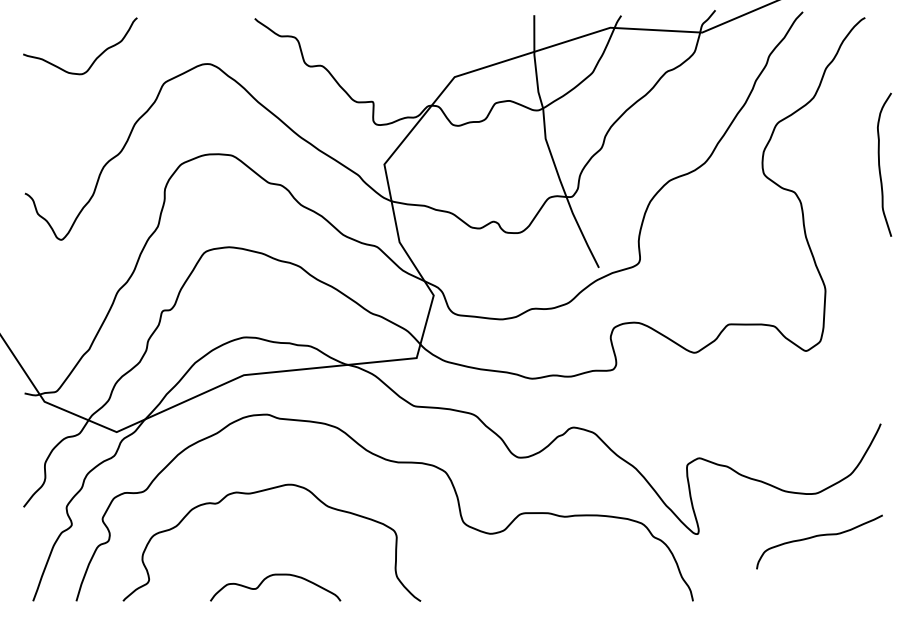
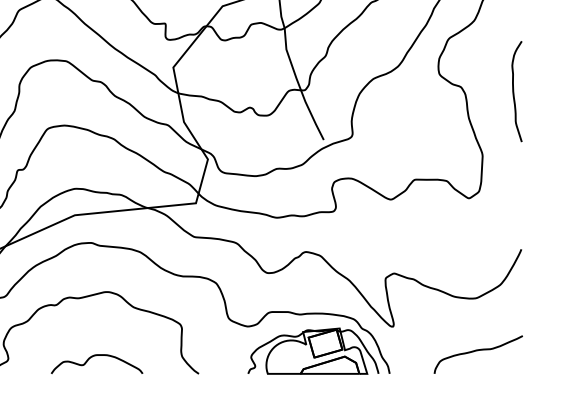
curve: (880, 165) -> (514, 92), moved
curve: (819, 536) -> (478, 350), moved
part: (583, 568) -> (312, 350), added

